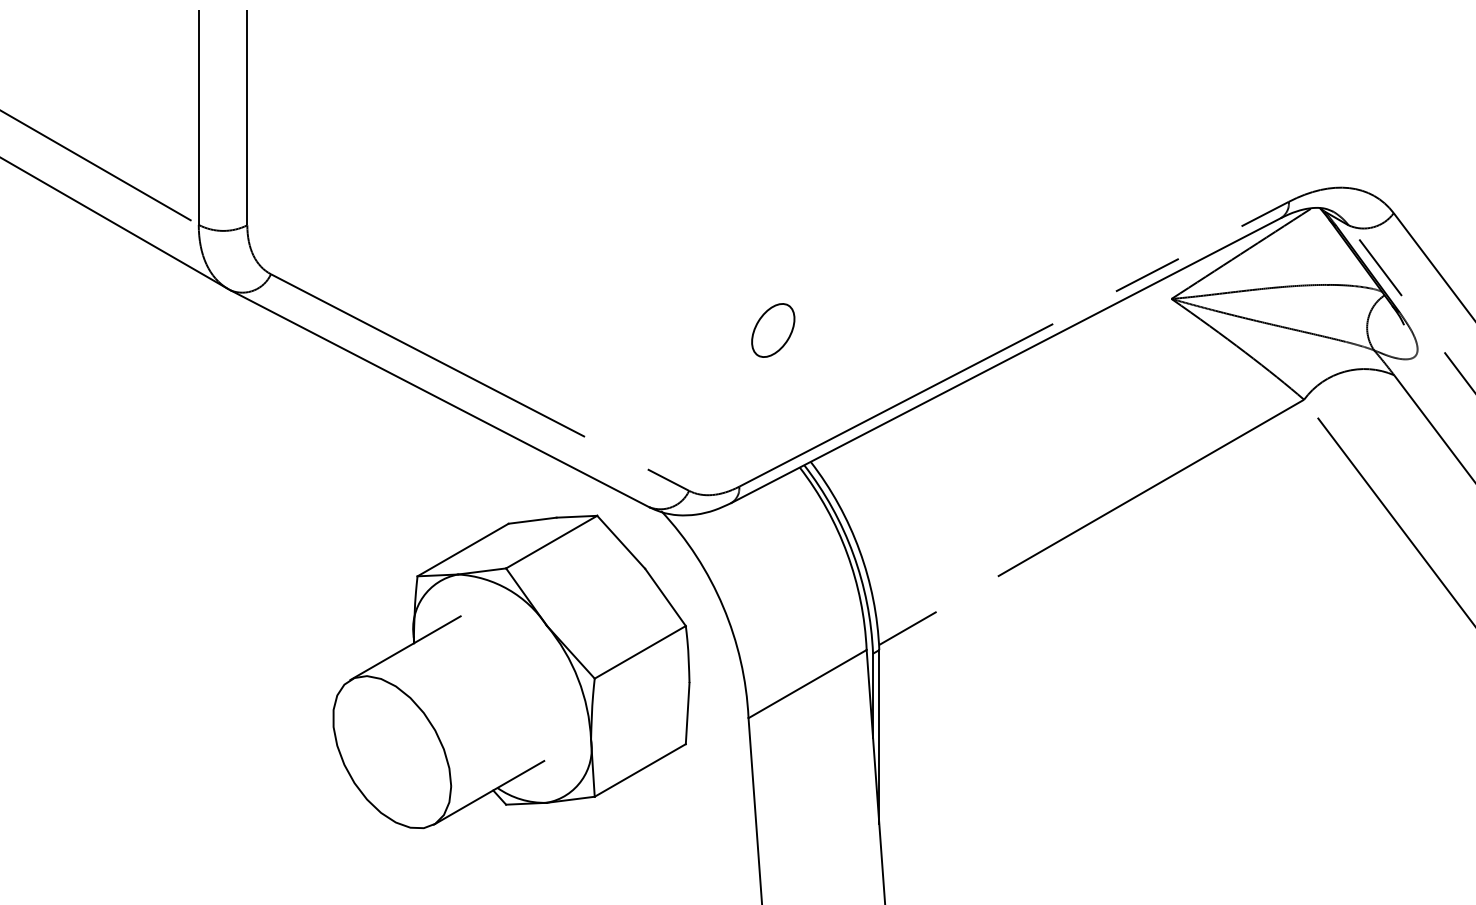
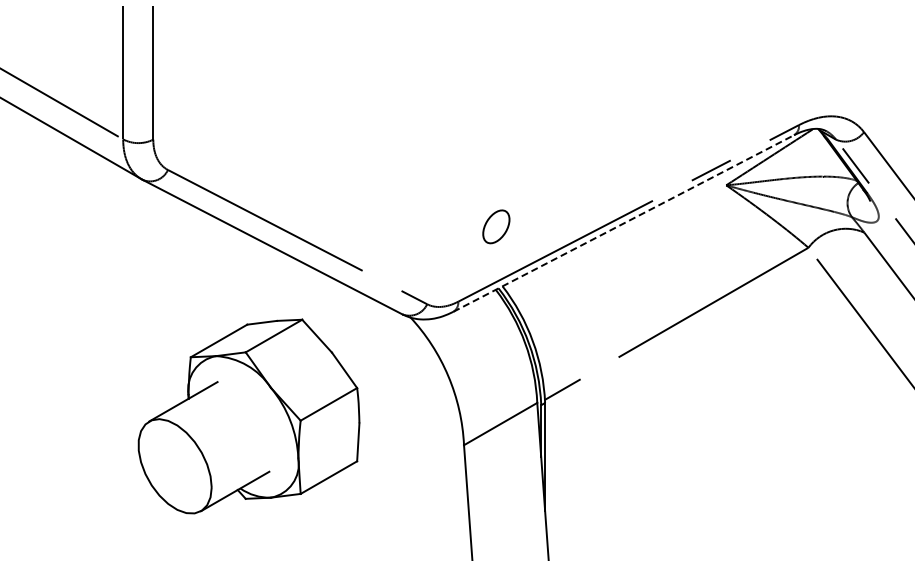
part: (773, 329) -> (496, 226), moved
line: (1005, 360) -> (623, 223), solid -> dashed
part: (510, 671) -> (248, 416), moved

